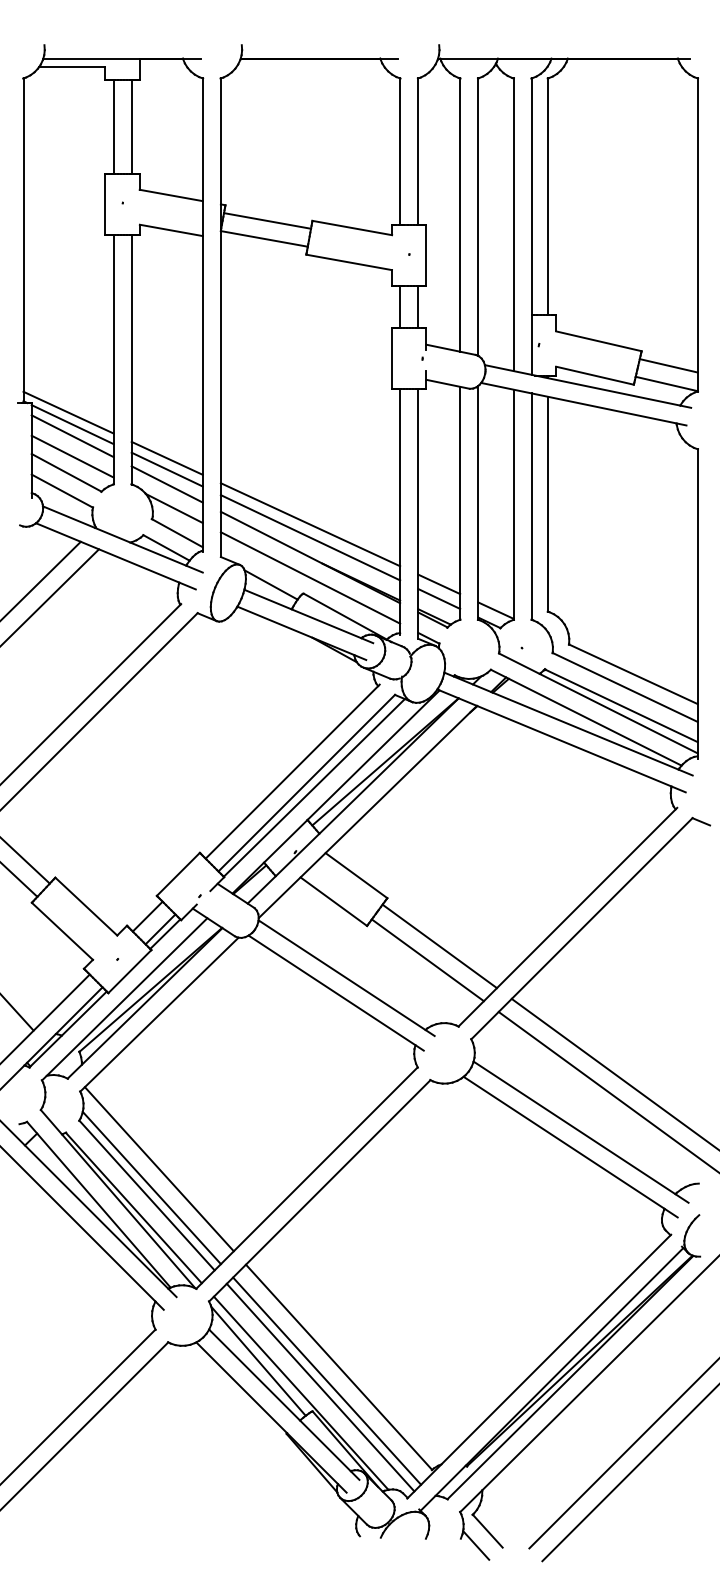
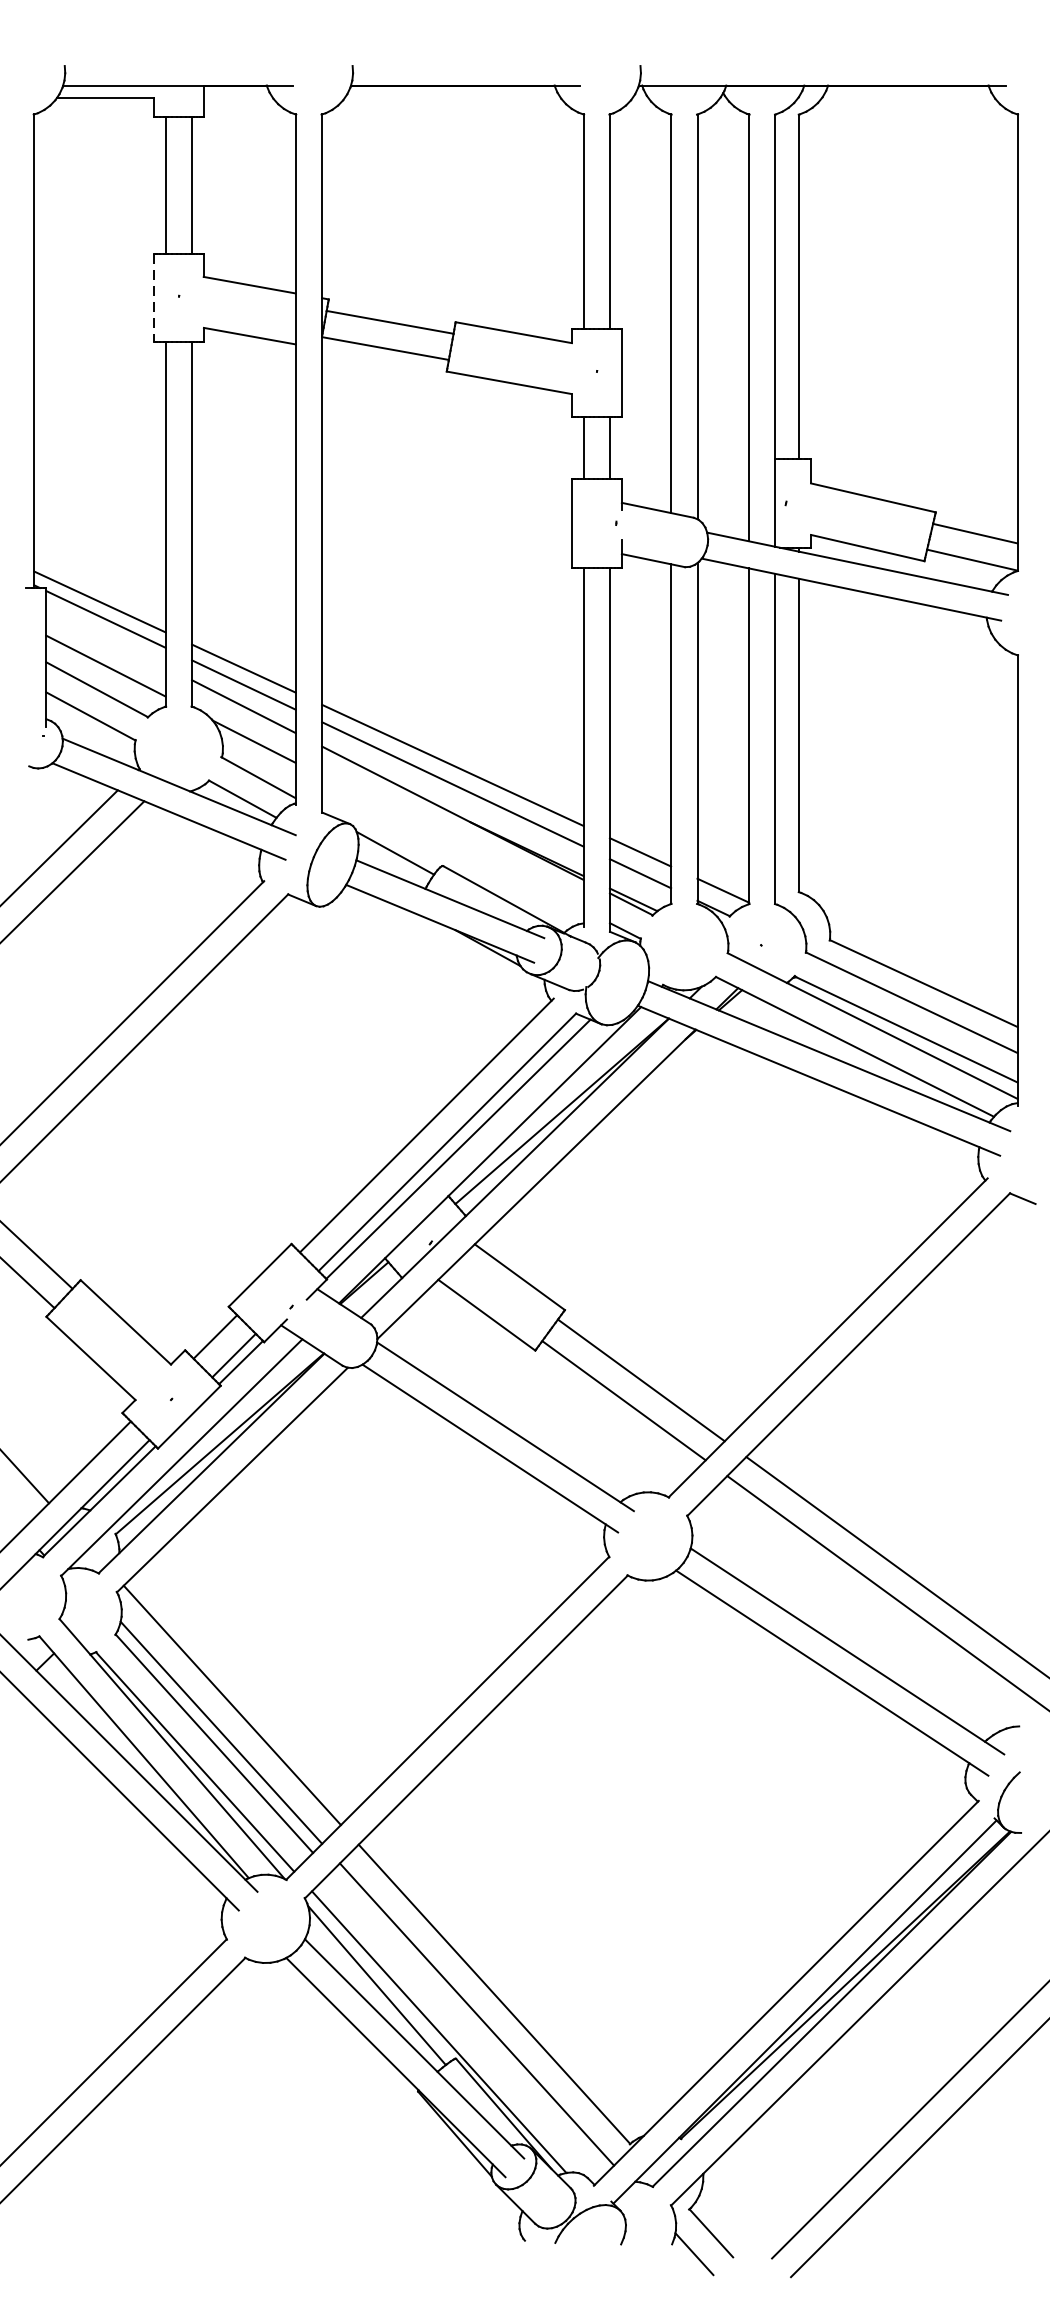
line: (105, 204) -> (153, 298), solid -> dashed
line: (72, 436) -> (105, 636), removed
line: (310, 577) -> (452, 842), removed
line: (320, 1387) -> (467, 2023), removed

